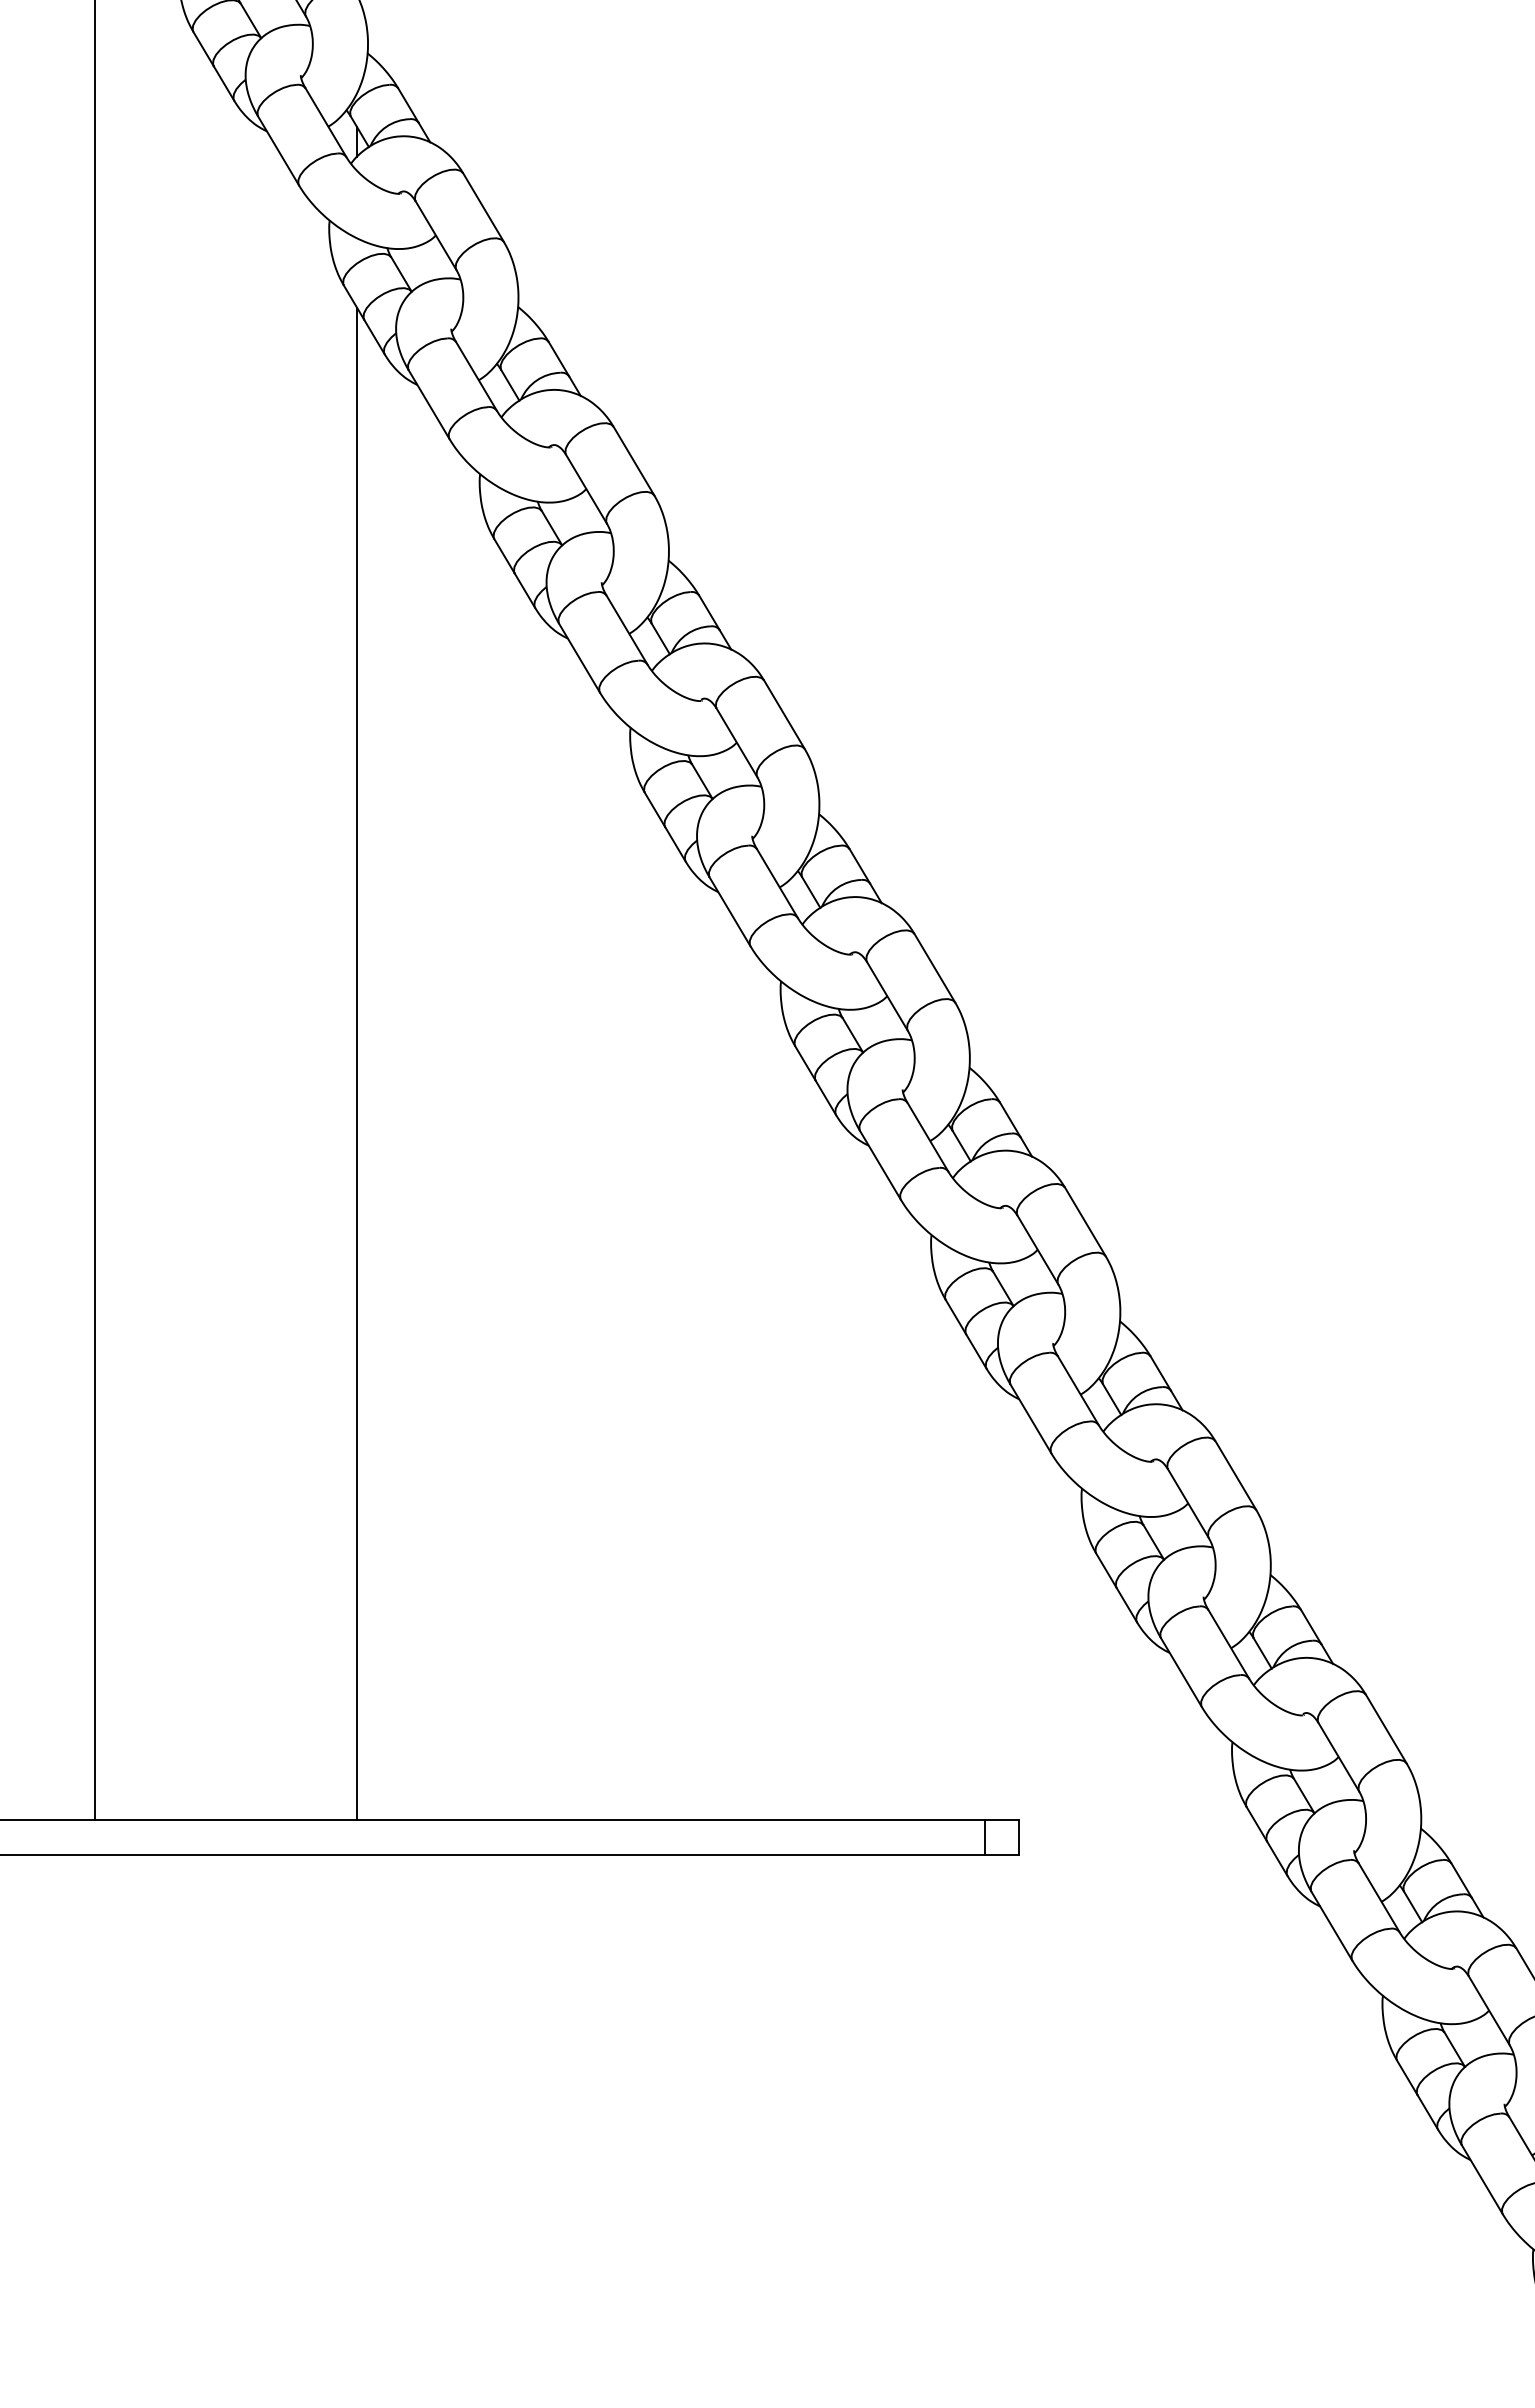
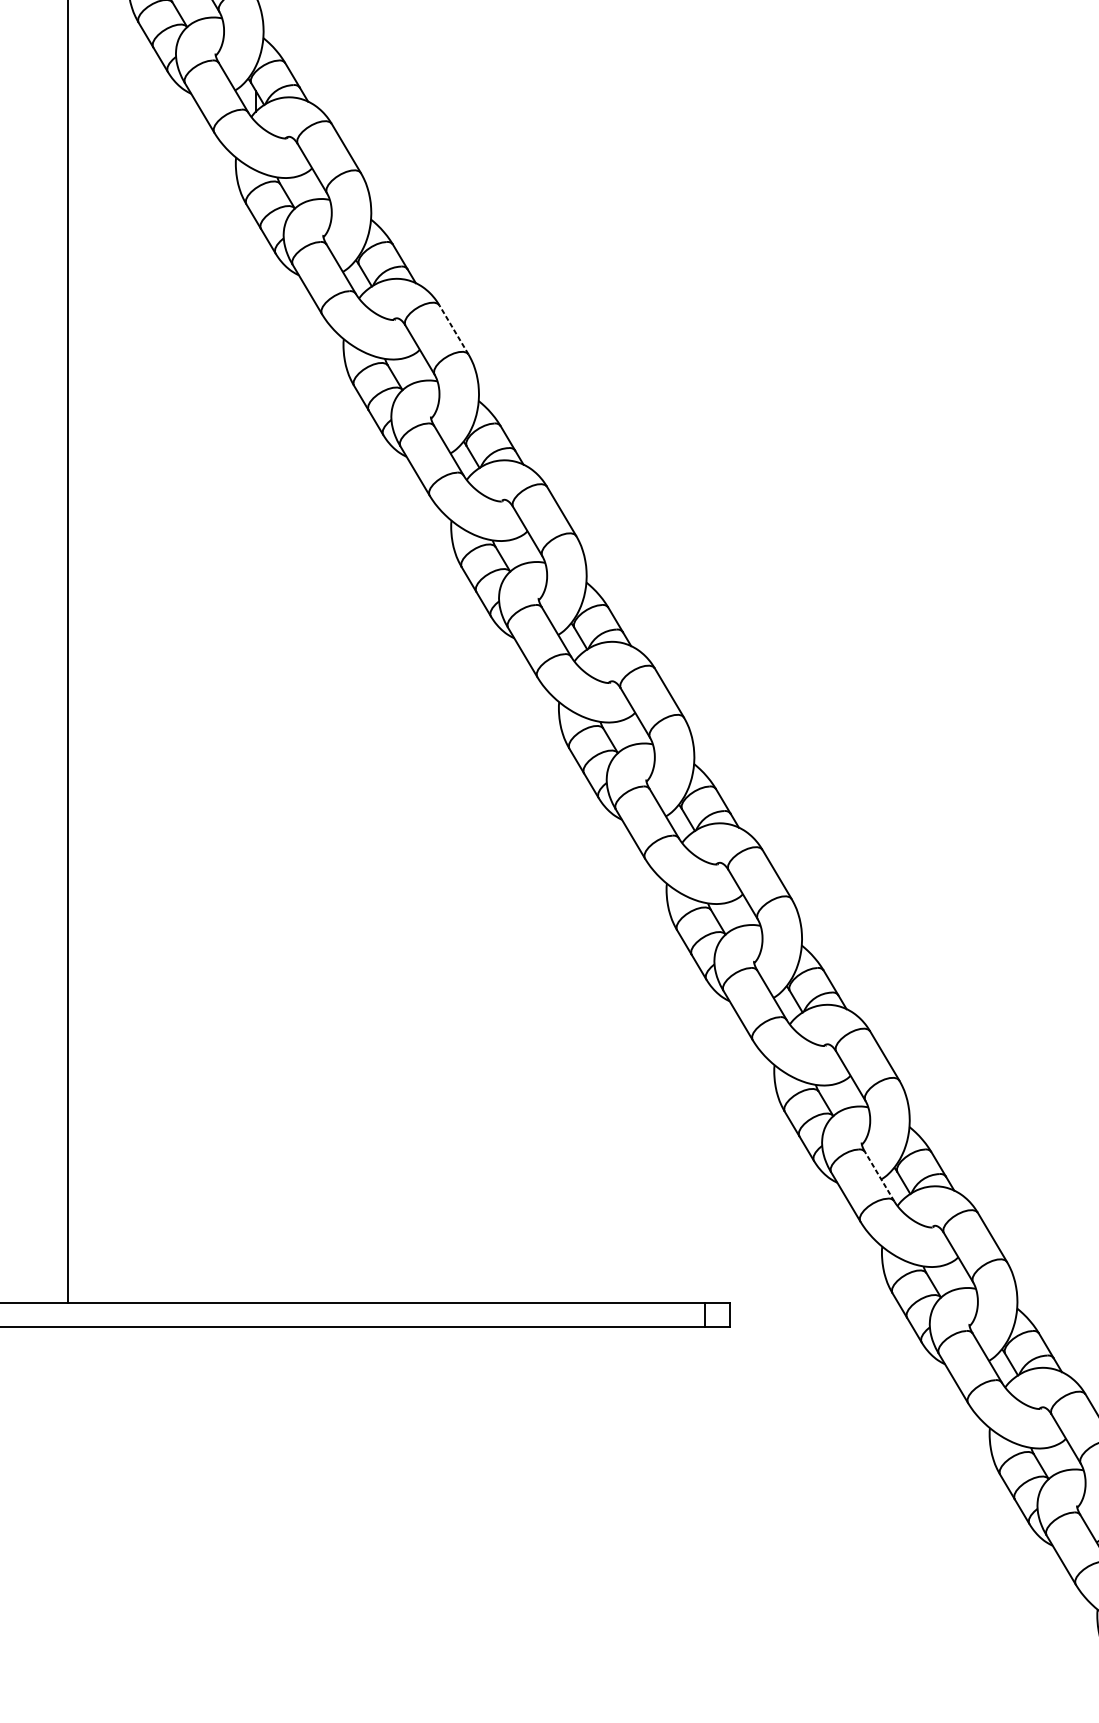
line: (633, 461) -> (453, 330), solid -> dashed
line: (357, 1063) -> (256, 760), removed
line: (1228, 1644) -> (879, 1176), solid -> dashed

